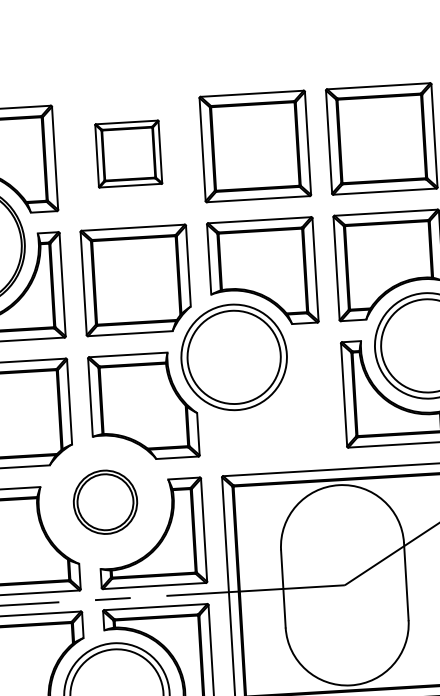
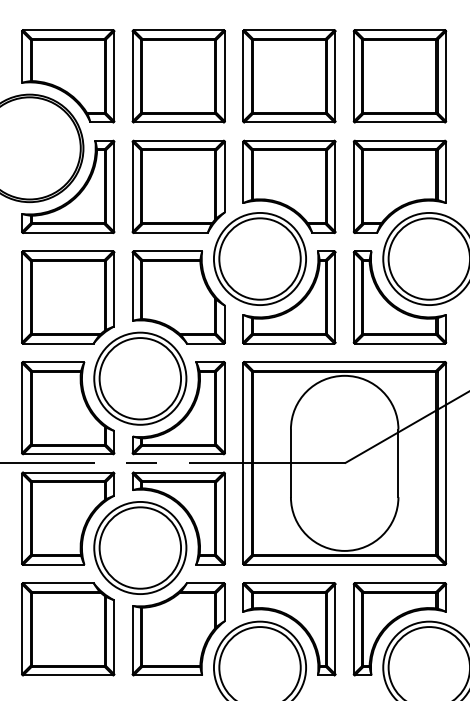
part: (128, 154) -> (178, 76), size x1.67
part: (275, 408) -> (293, 305), added
part: (105, 502) -> (140, 378), size x1.67

